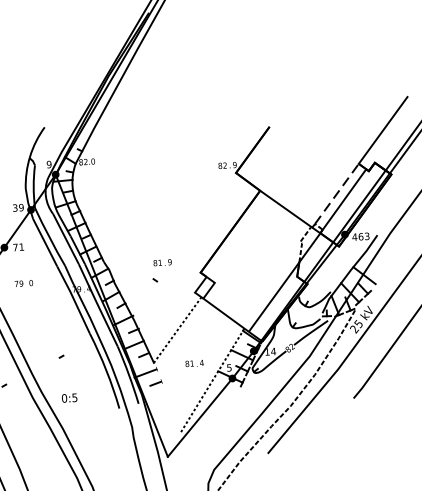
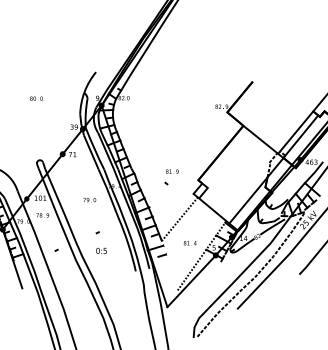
line: (337, 192) -> (297, 130), dashed -> solid
text: (23, 284) -> (89, 200), moved
text: (69, 397) -> (101, 250), moved

